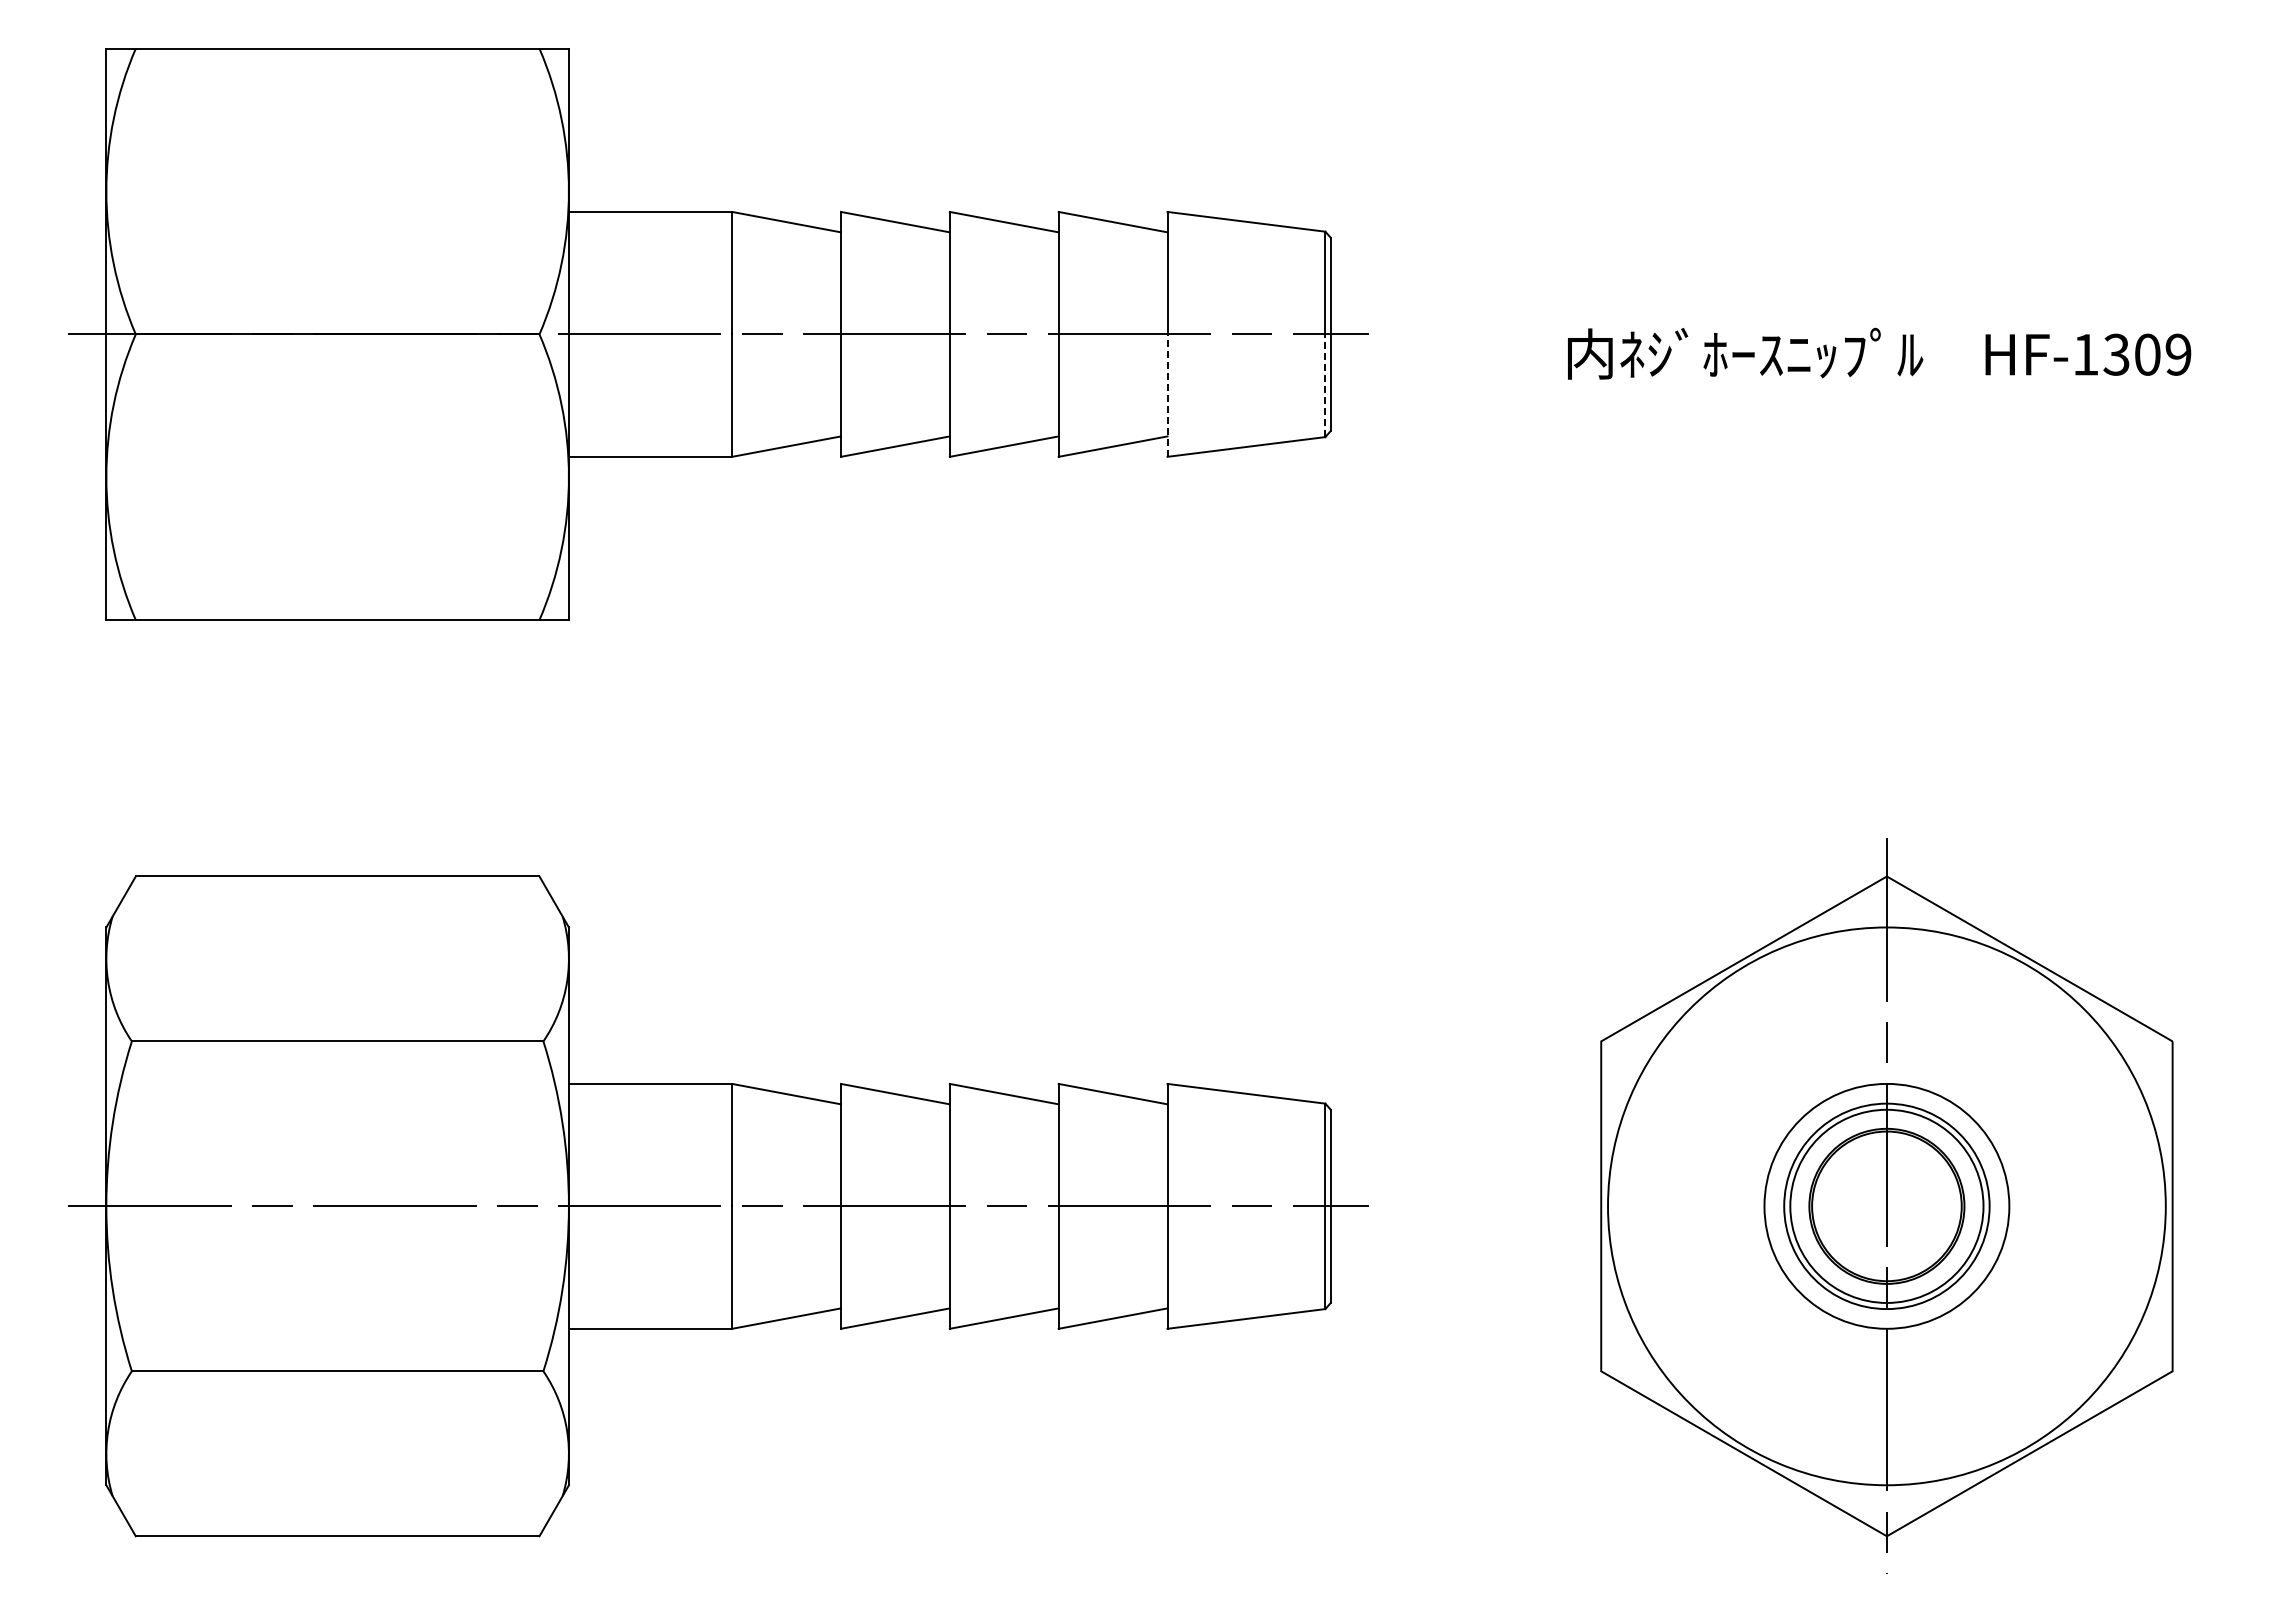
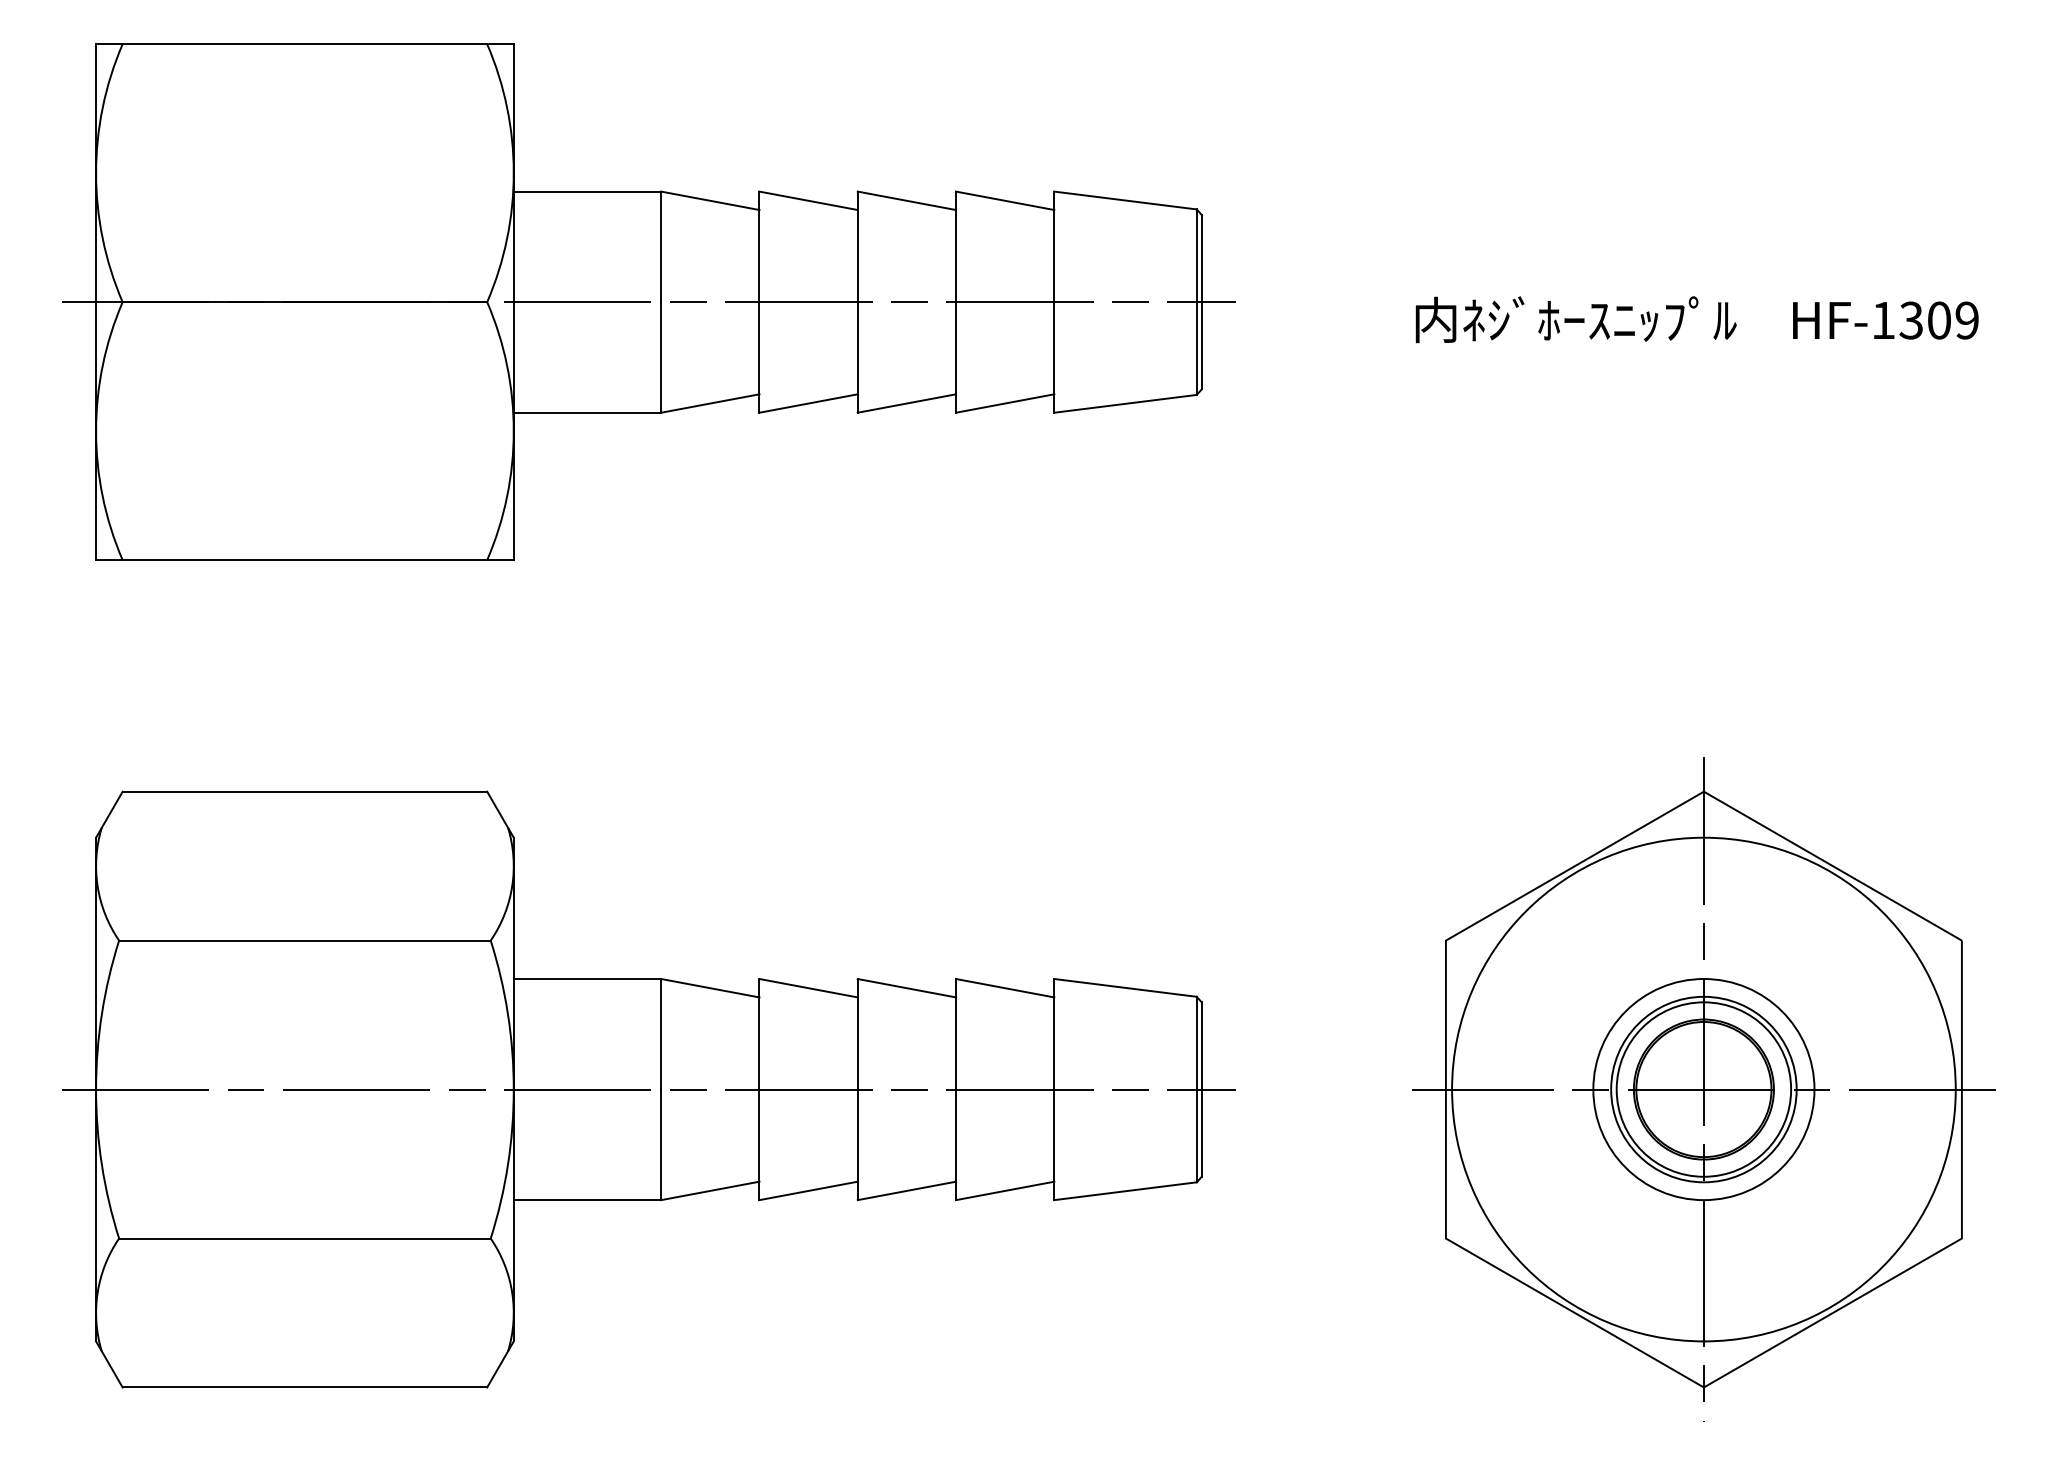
line: (1325, 385) -> (1196, 348), dashed -> solid
line: (1167, 395) -> (1054, 357), dashed -> solid
line: (1886, 1206) -> (1703, 1089), added

